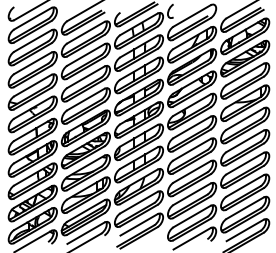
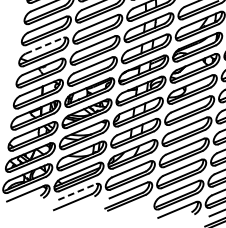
line: (33, 85) -> (45, 45), solid -> dashed
line: (86, 233) -> (77, 192), solid -> dashed

